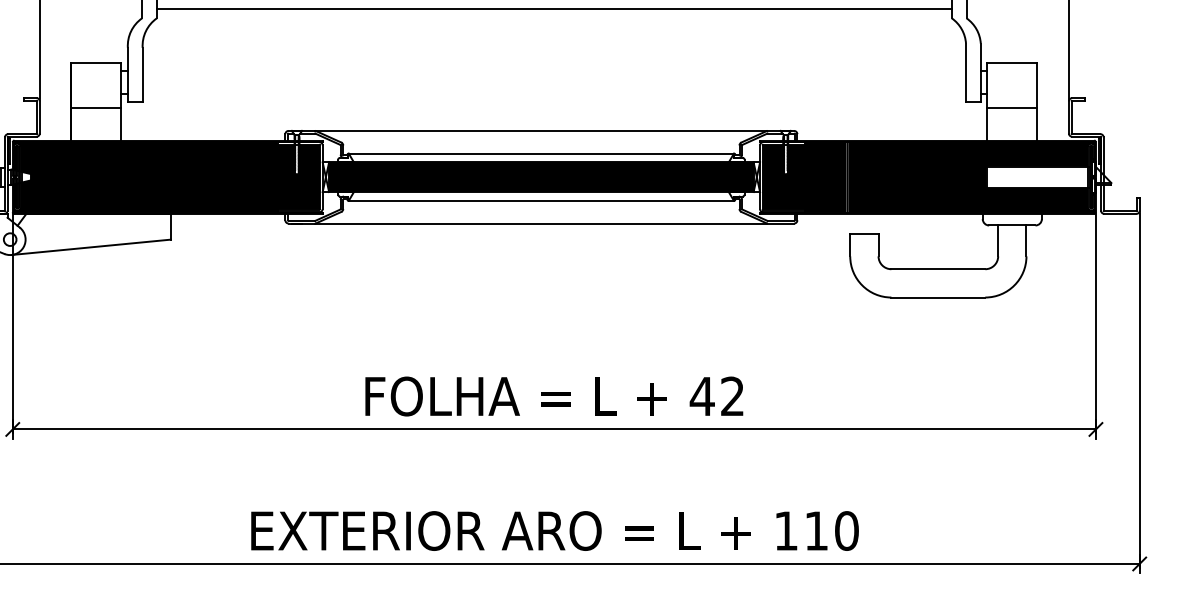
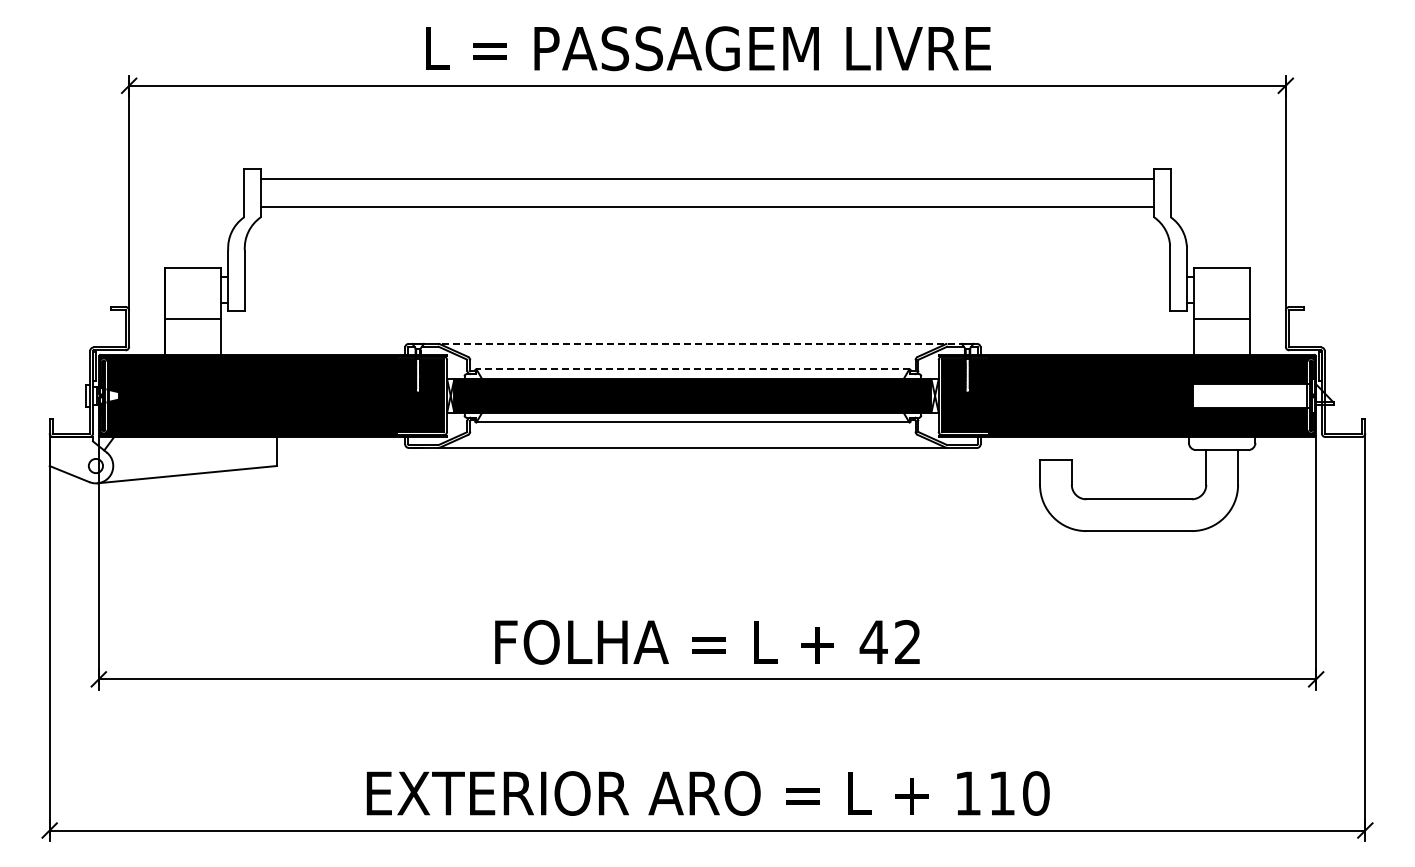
line: (554, 130) -> (707, 343), solid -> dashed
line: (541, 153) -> (692, 369), solid -> dashed

